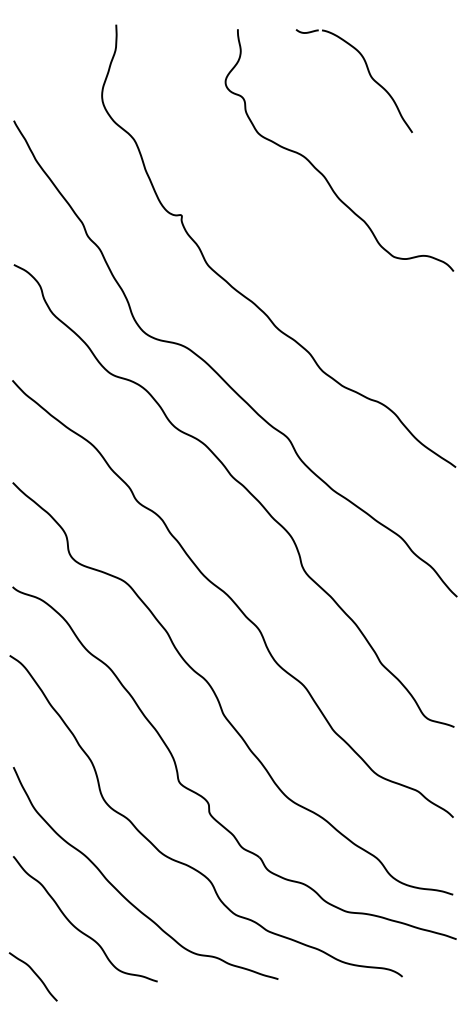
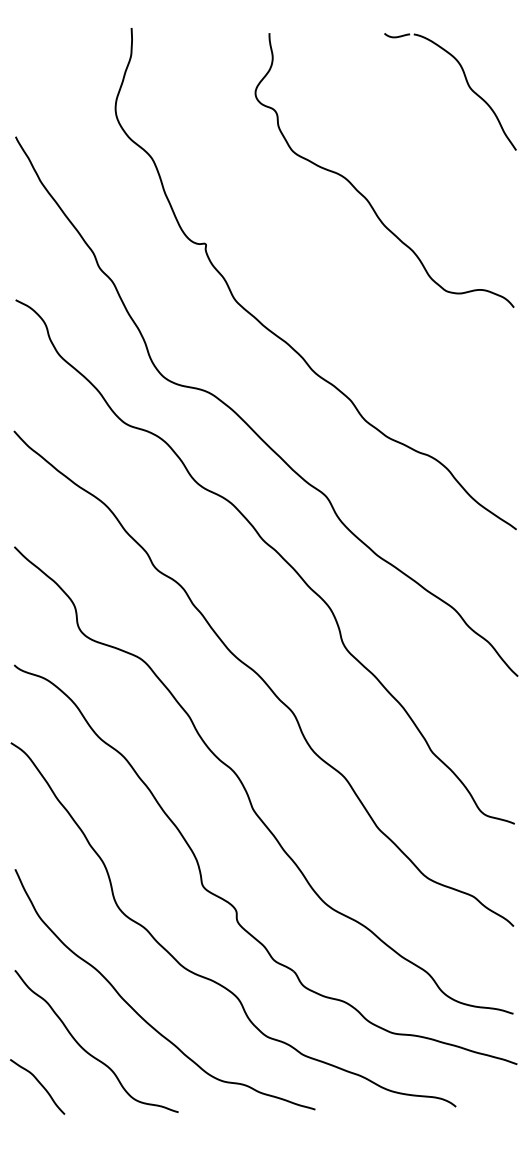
part: (368, 73) -> (466, 83), moved
curve: (34, 974) -> (39, 1084), moved

